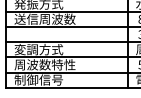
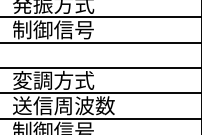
text: (44, 18) -> (62, 28), 送信周波数 -> 制御信号
text: (44, 64) -> (62, 105), 周波数特性 -> 送信周波数

